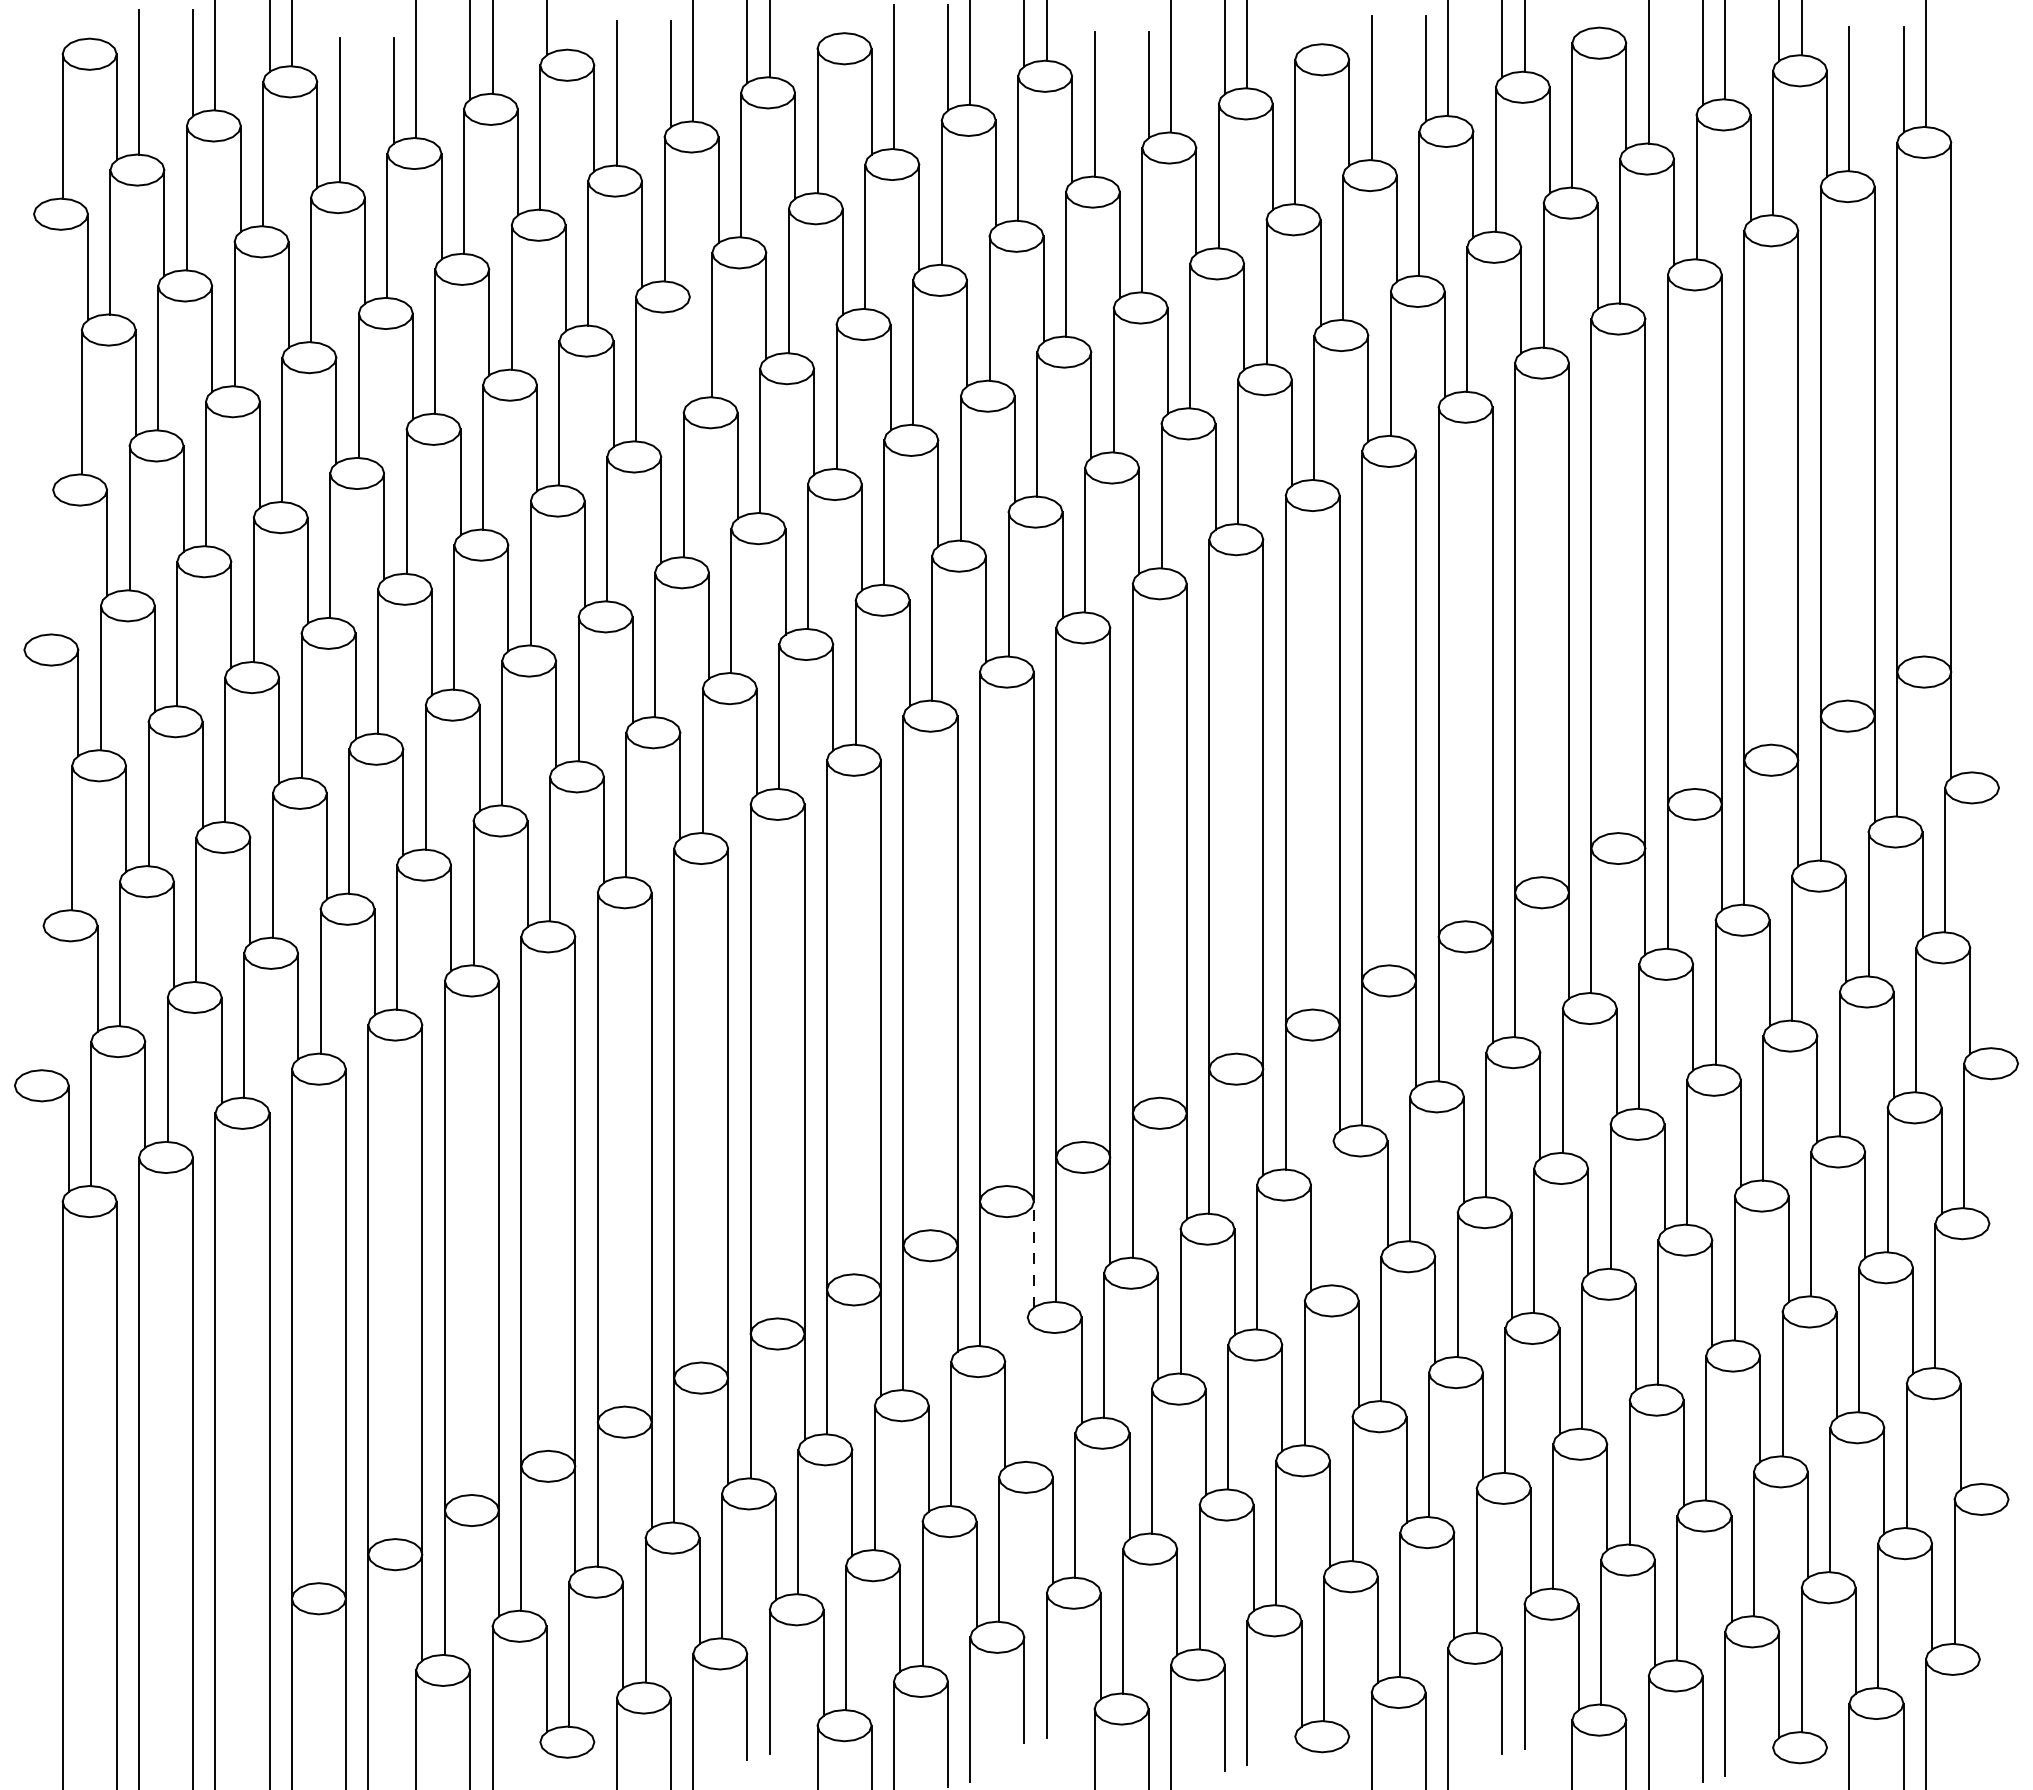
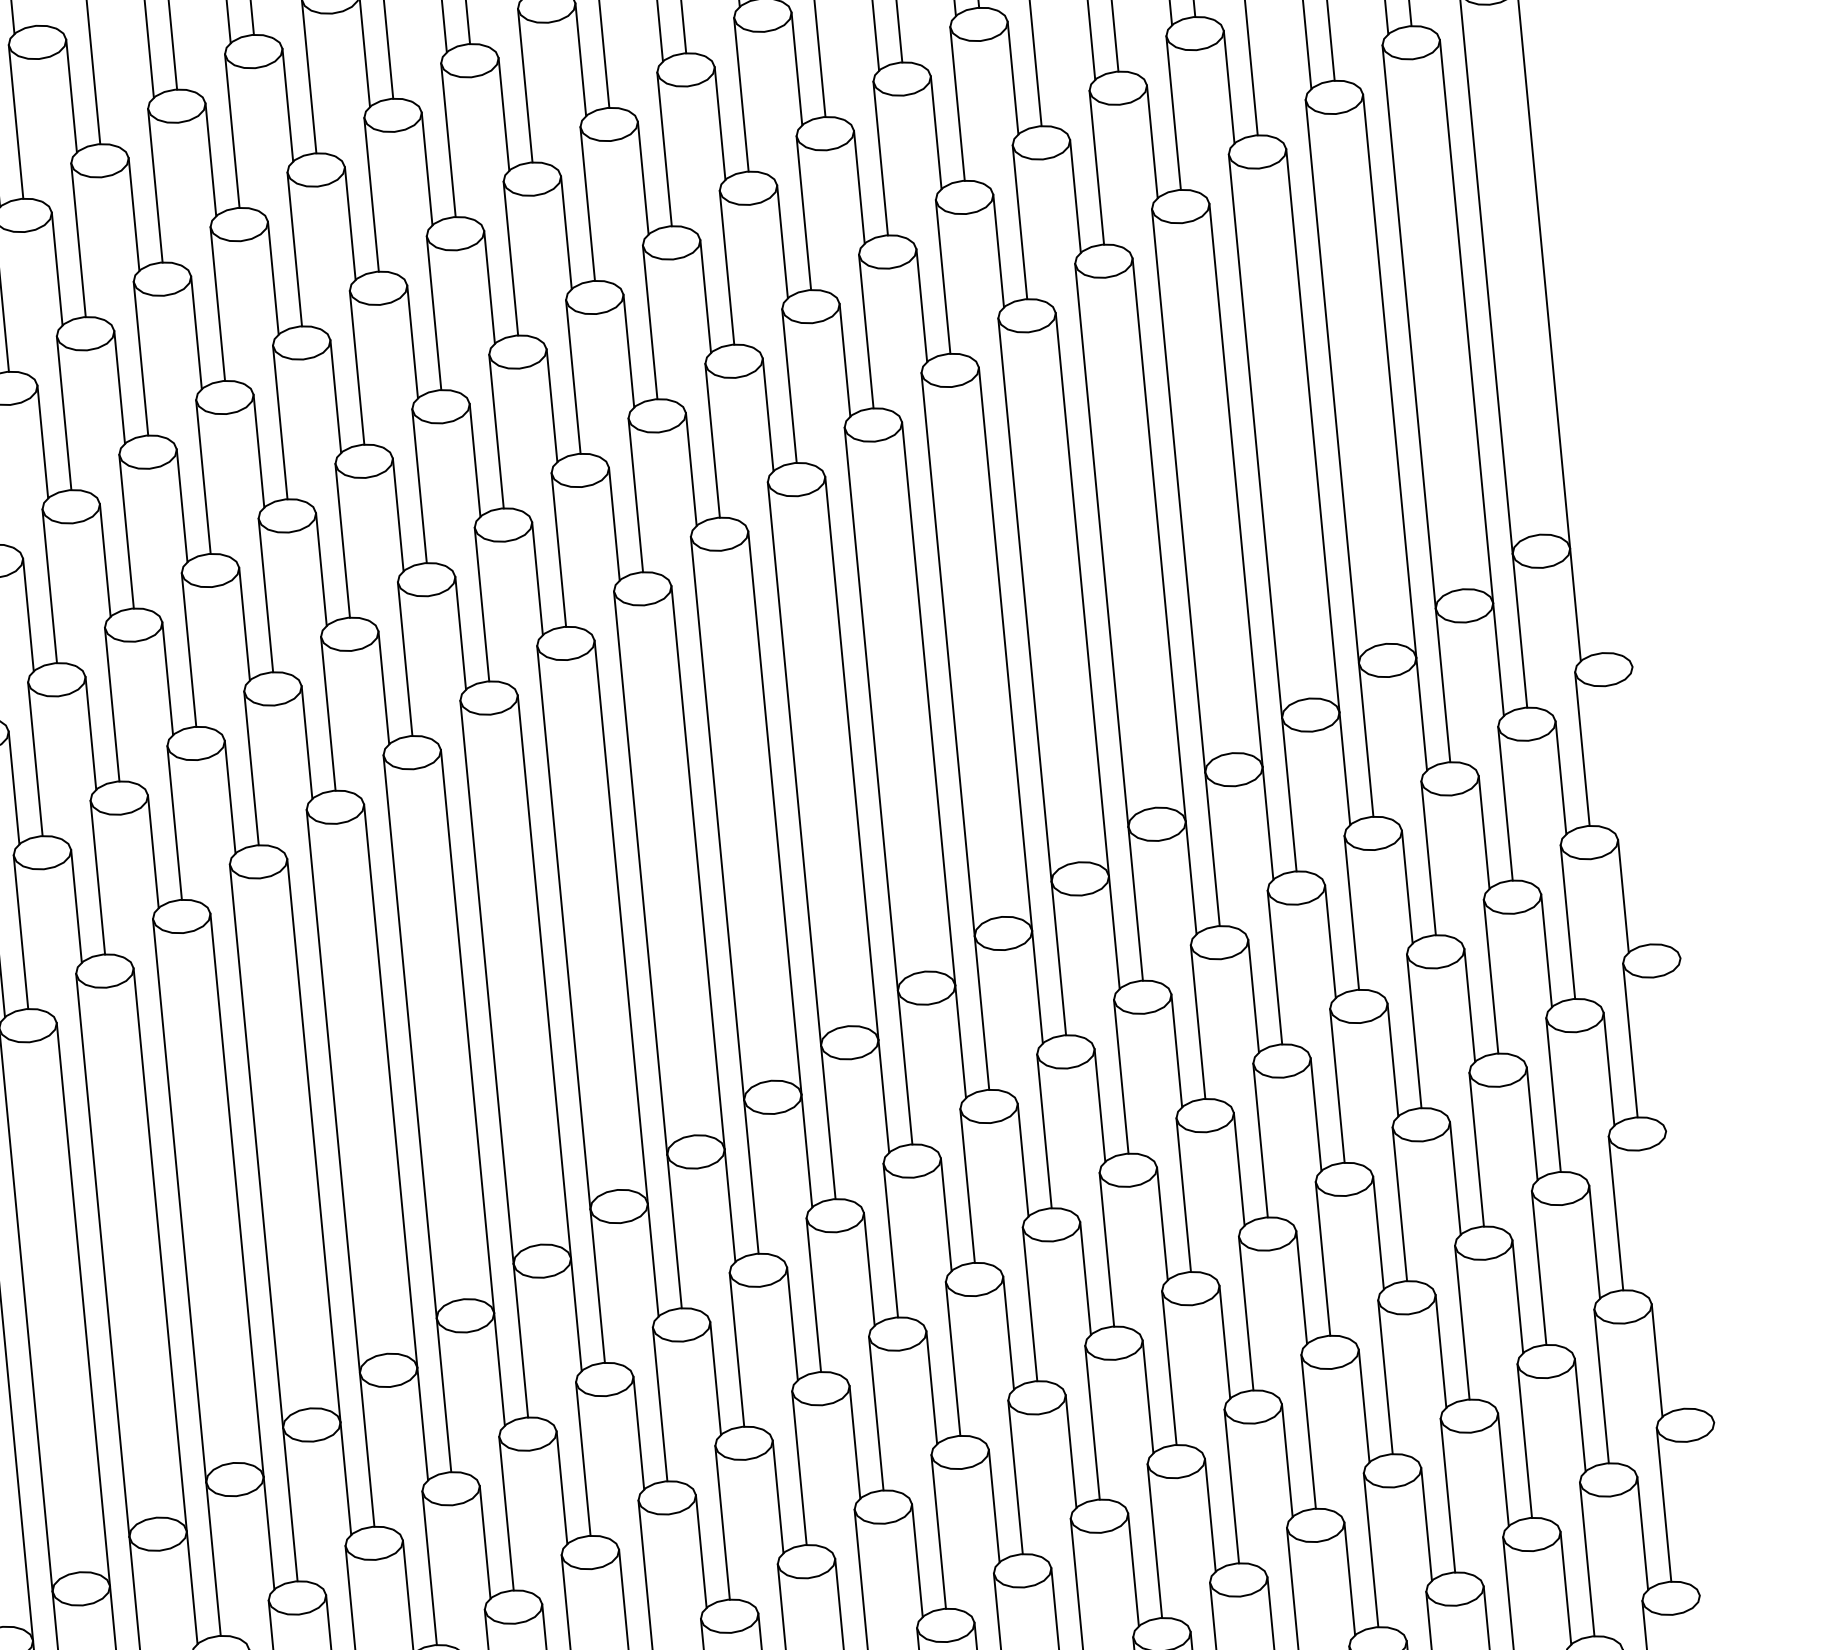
line: (689, 349) -> (195, 332), added
line: (1333, 1212) -> (967, 1185), added
line: (1033, 1254) -> (652, 1260), dashed -> solid
line: (1027, 1389) -> (659, 1404), added

